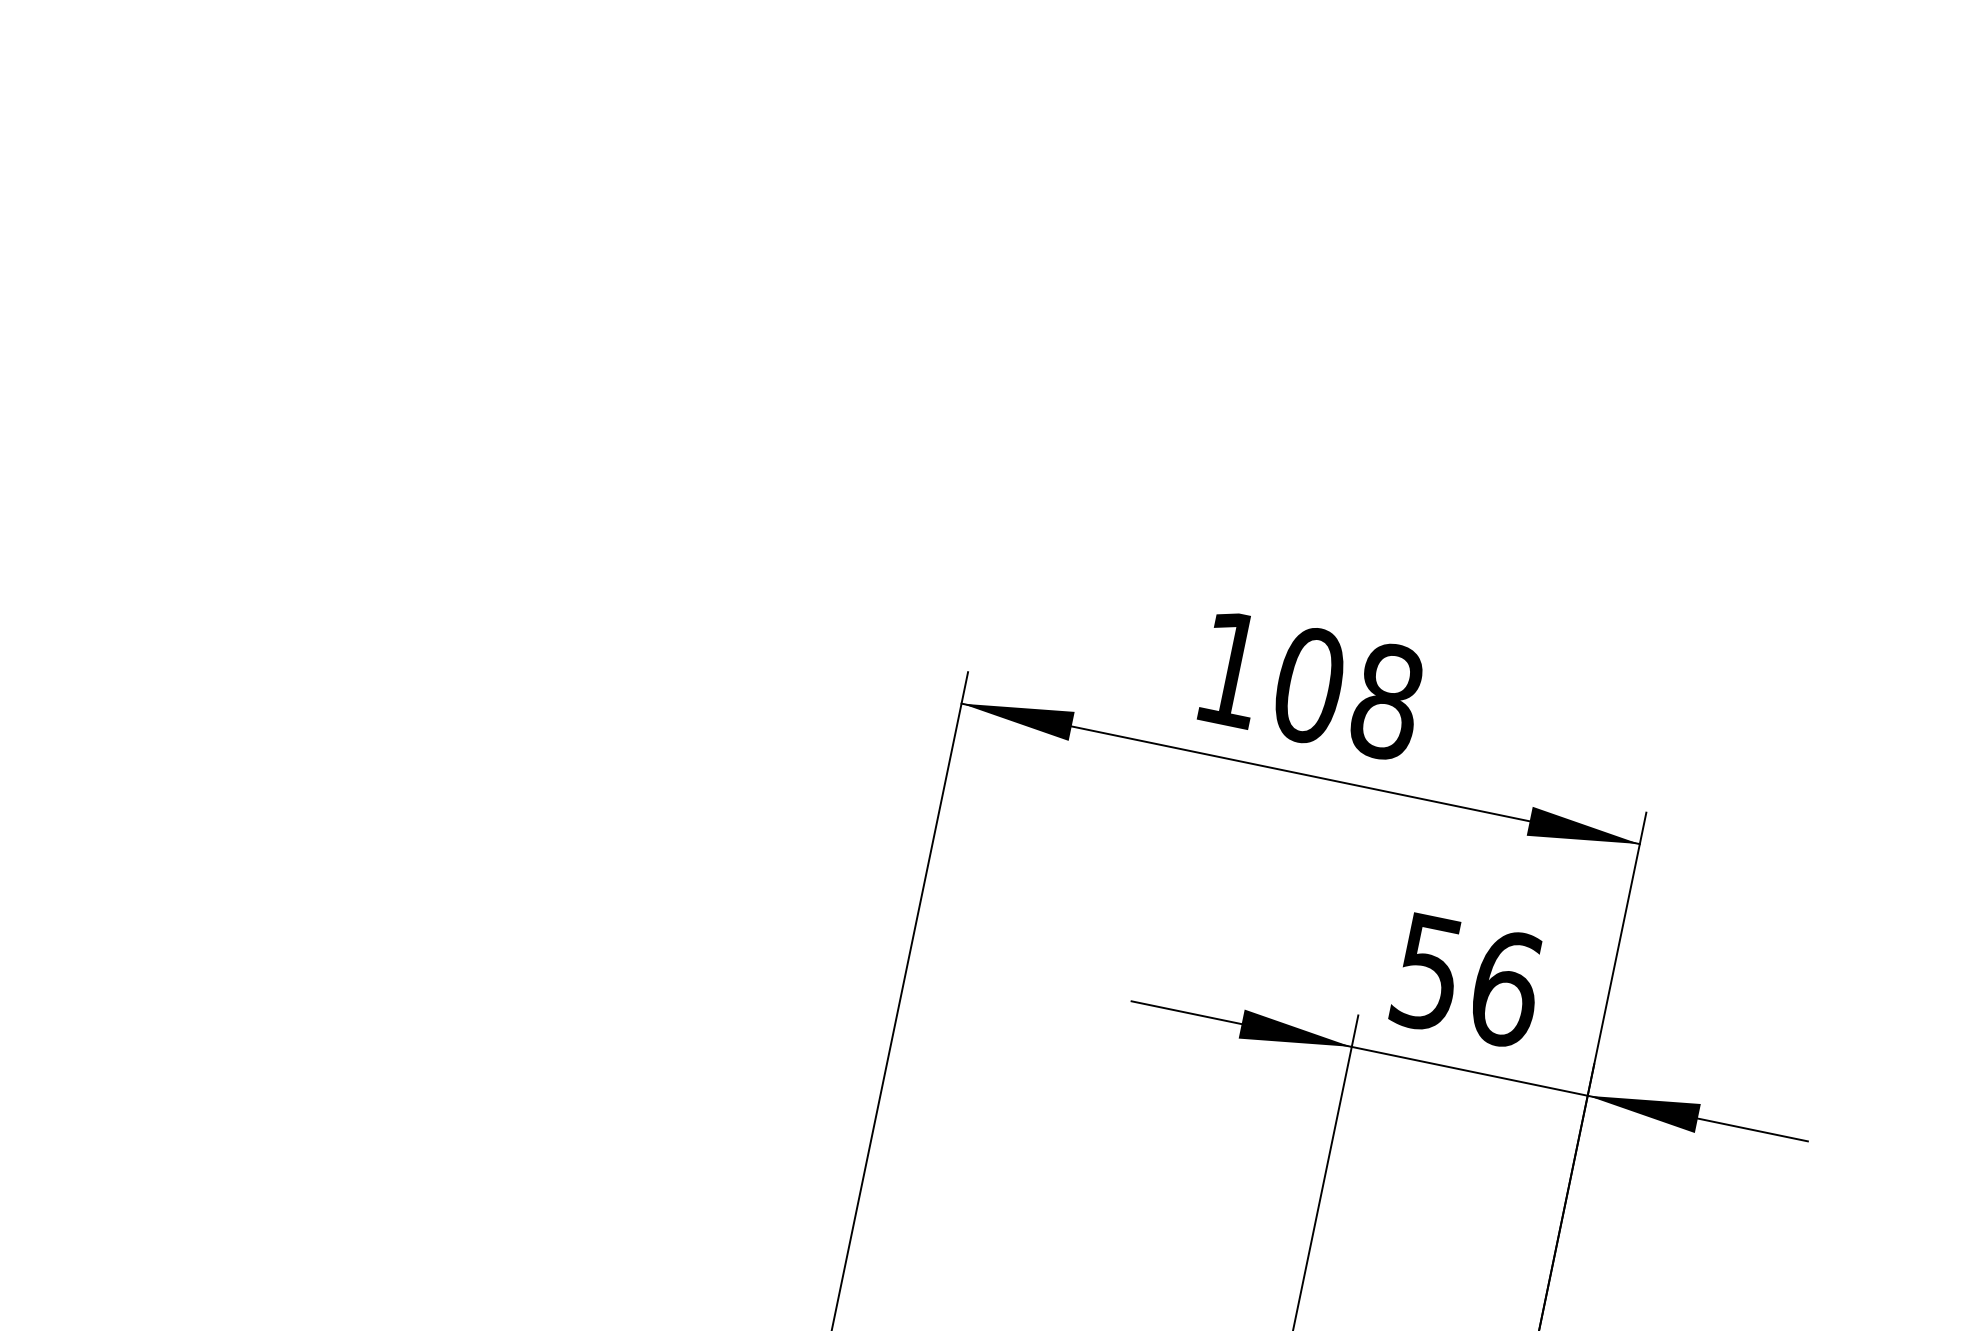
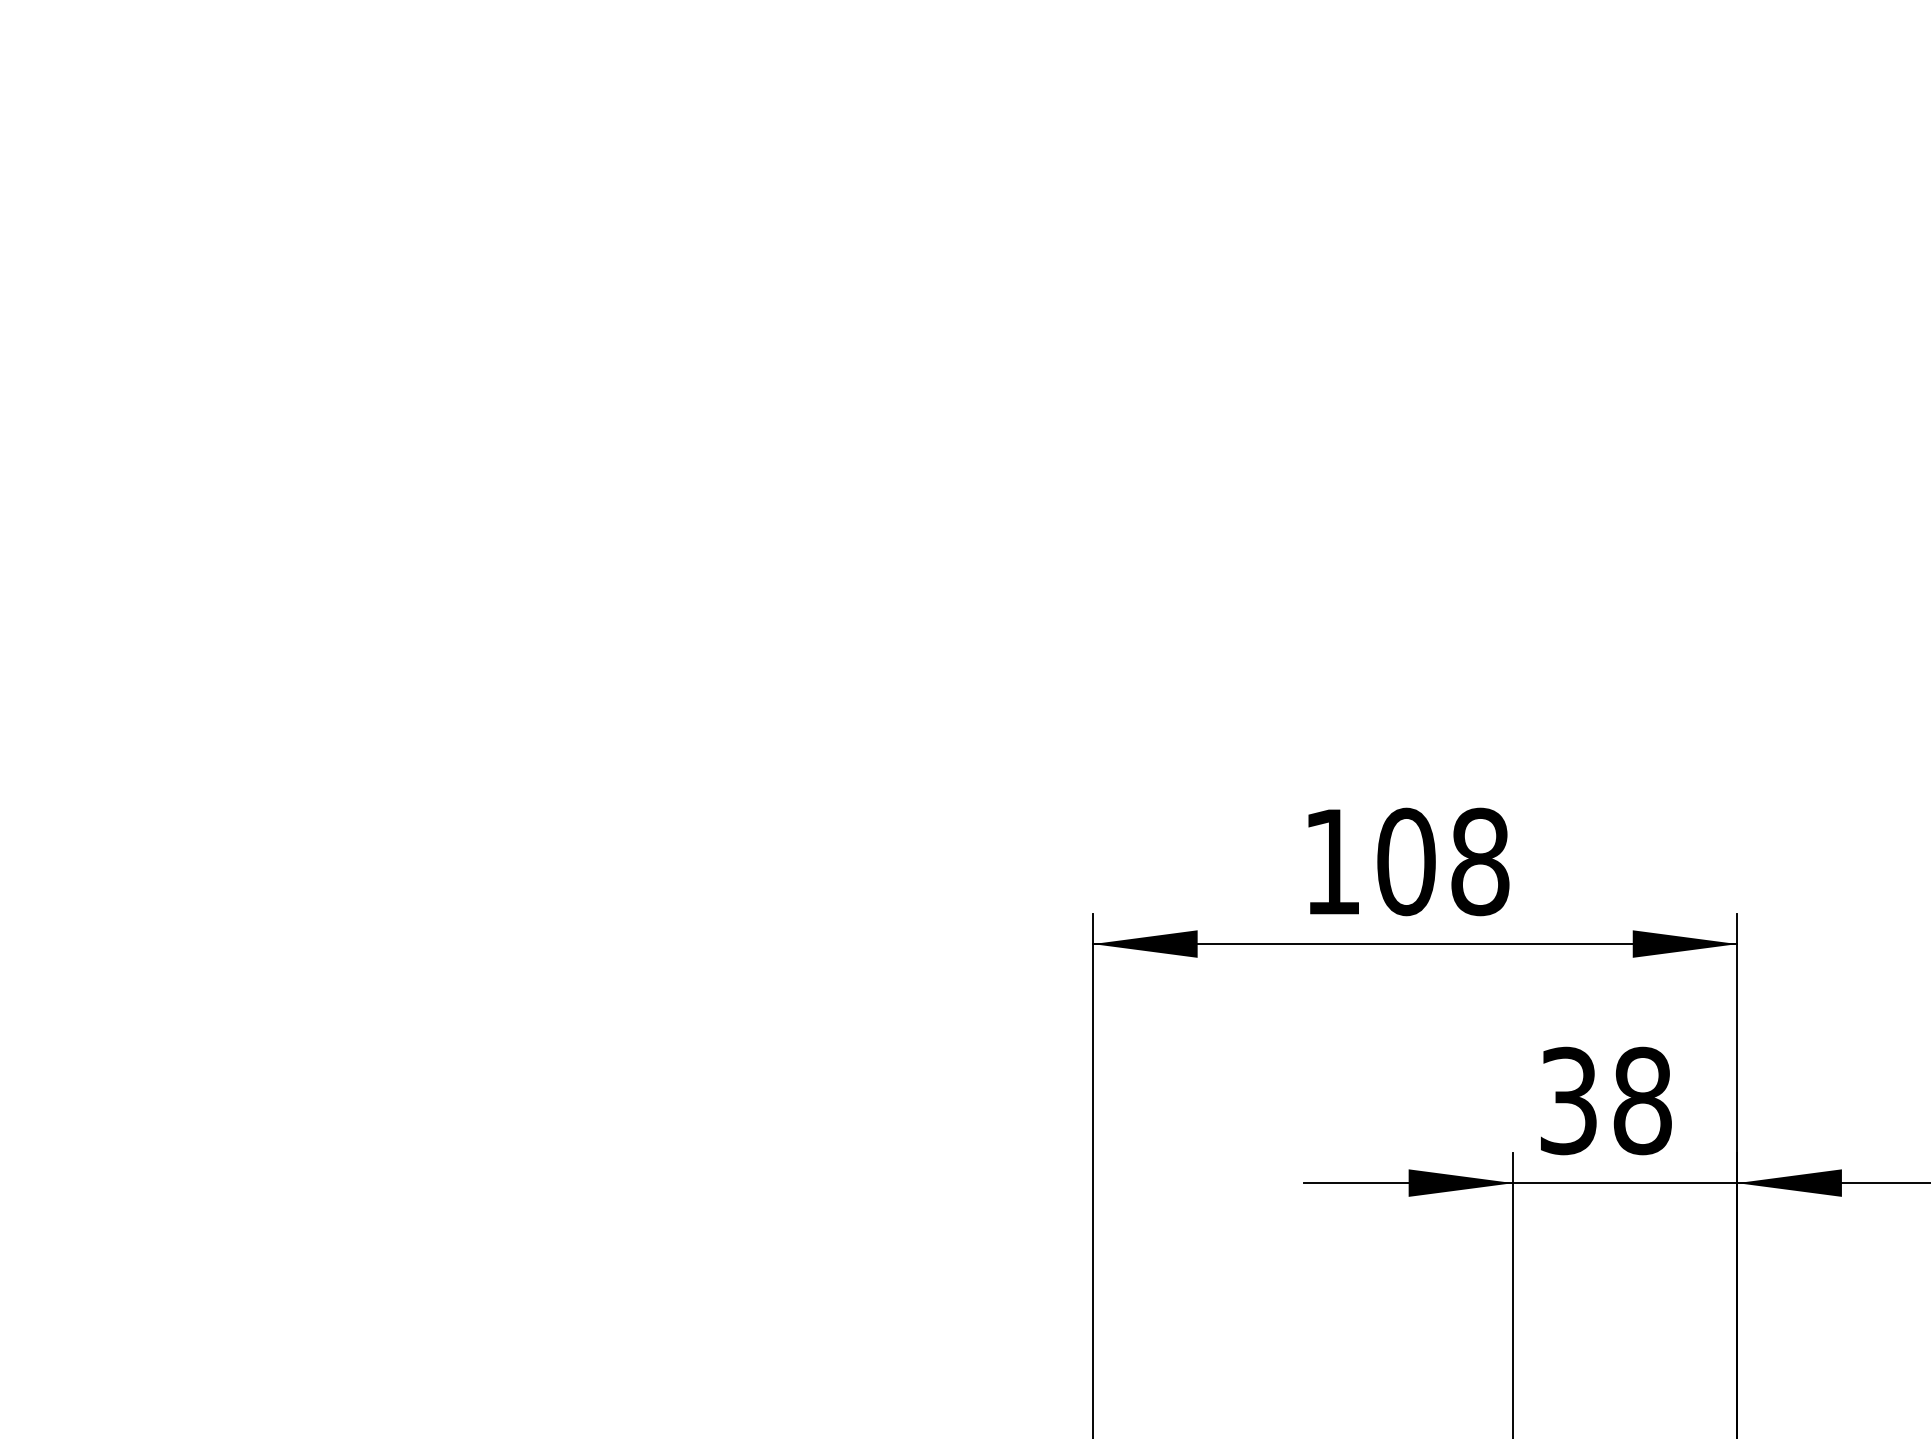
text: (1467, 980) -> (1606, 1100), 56 -> 38

